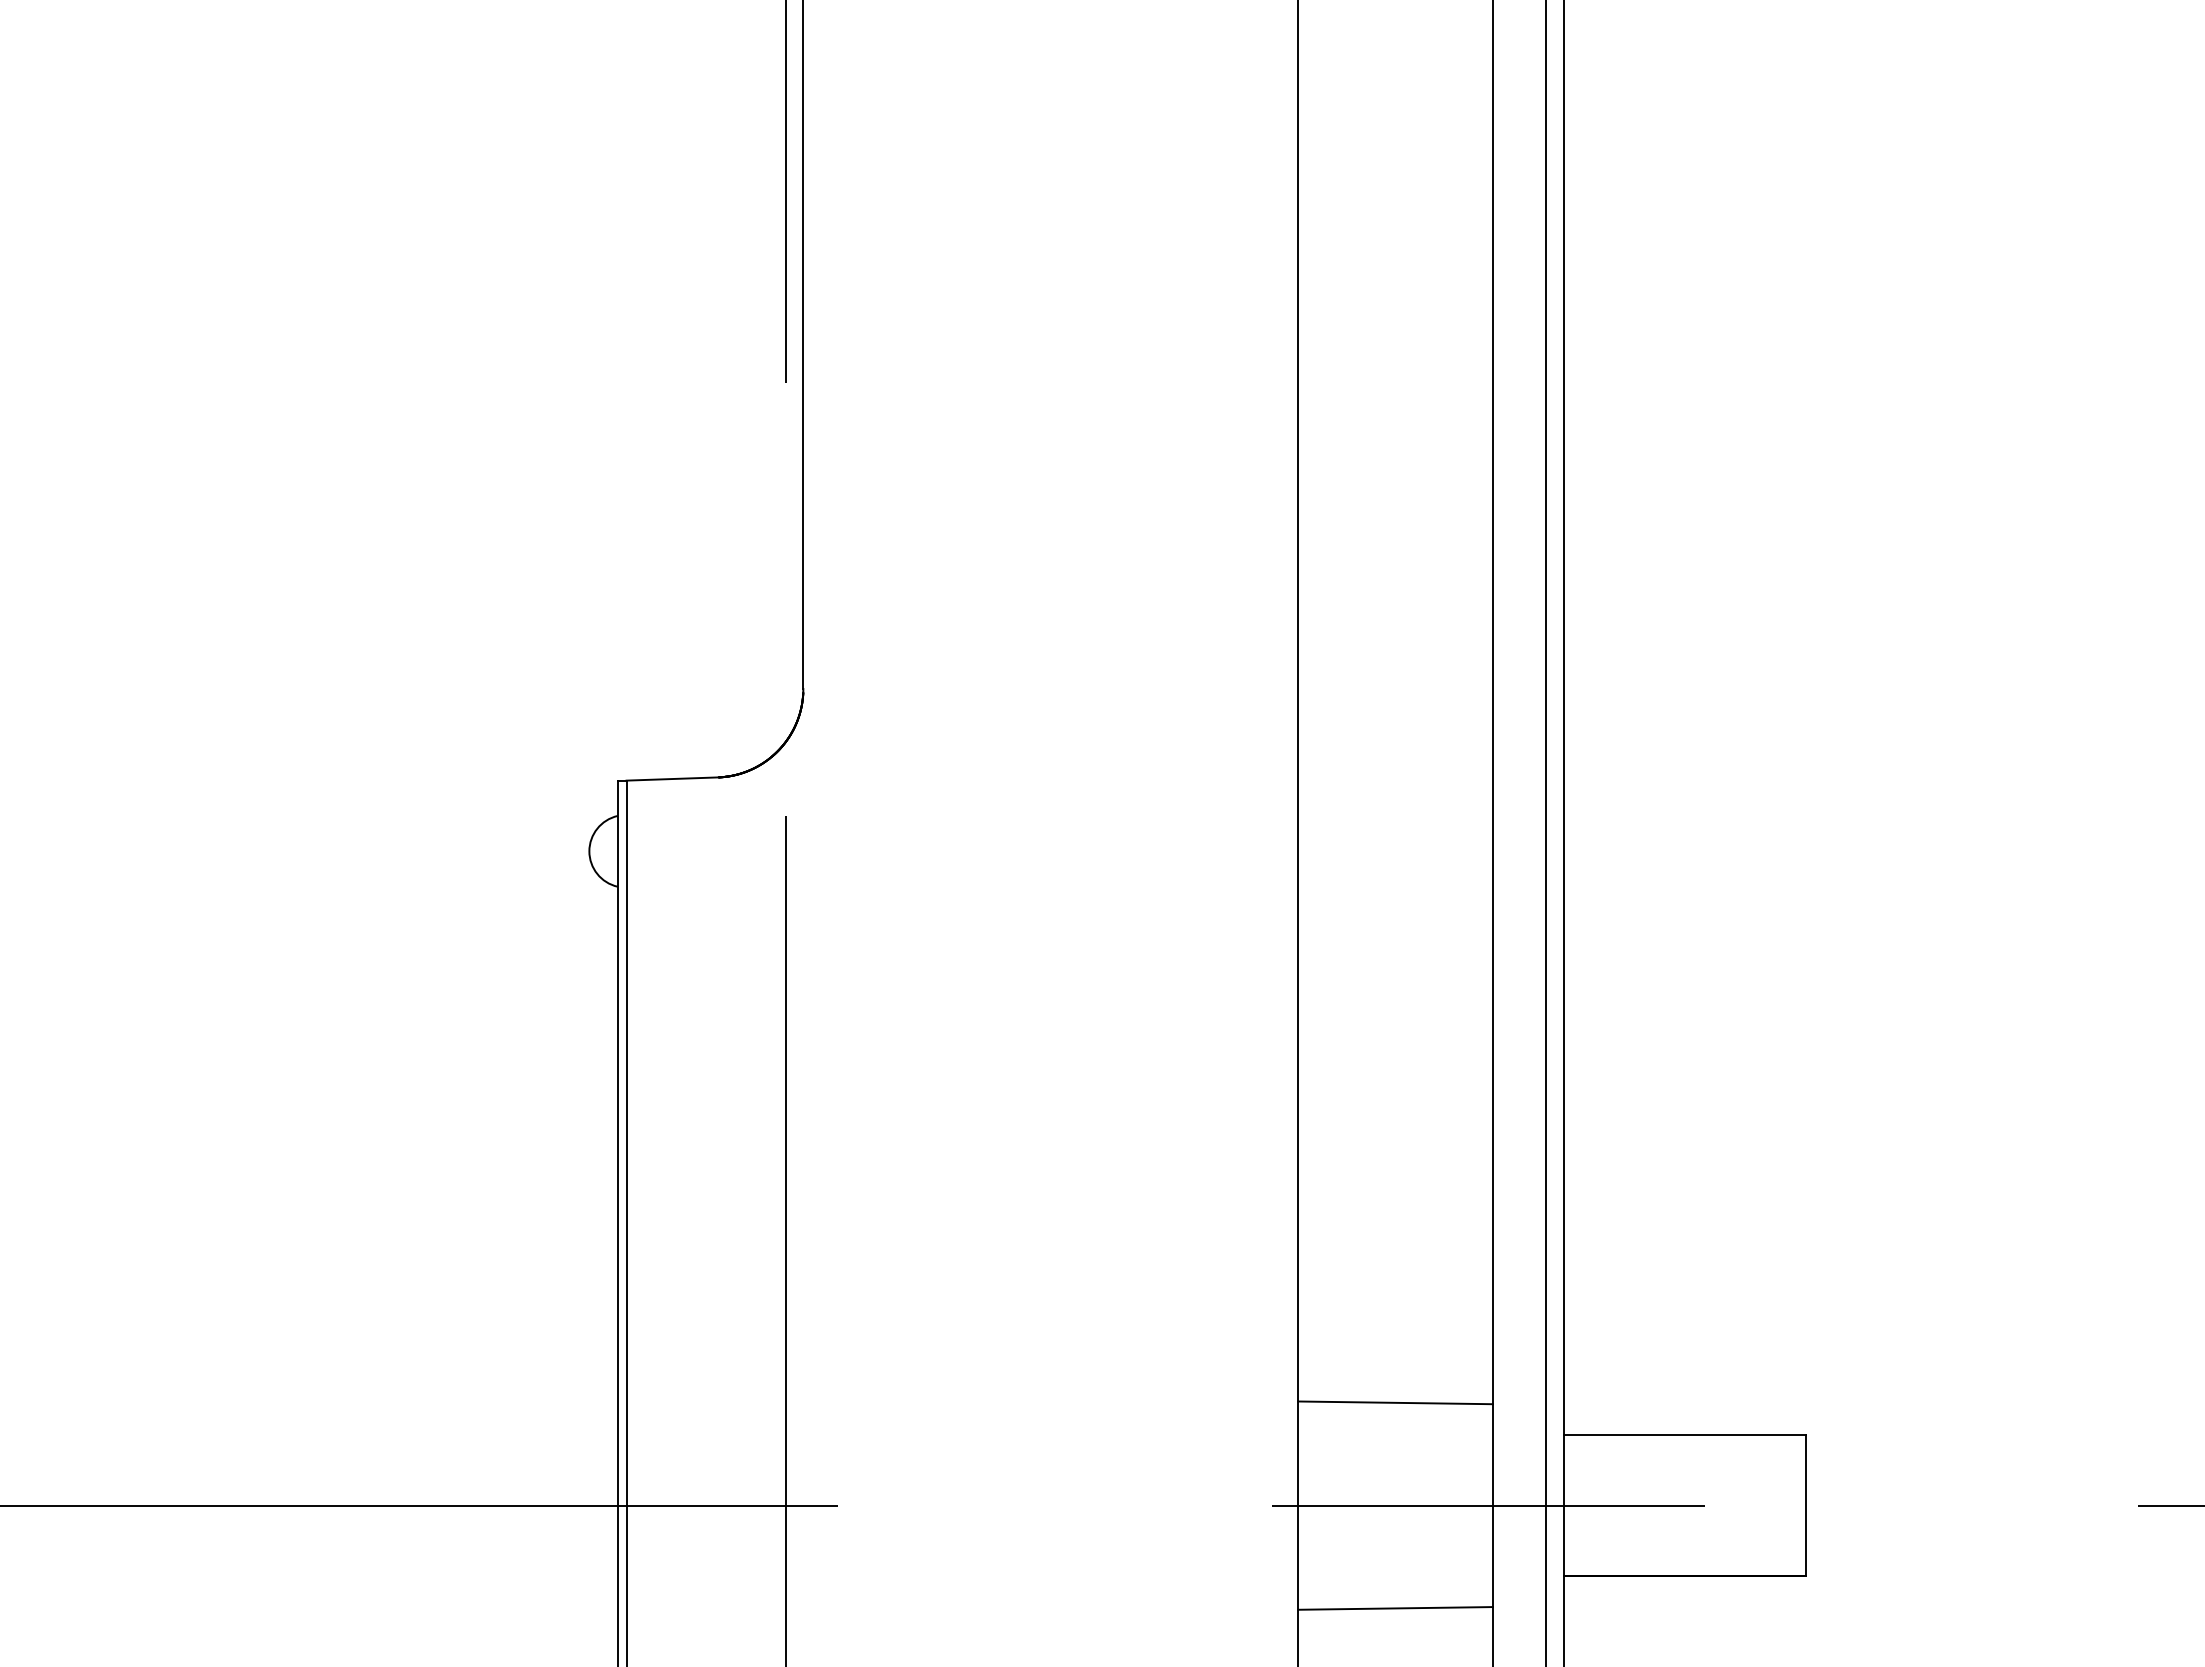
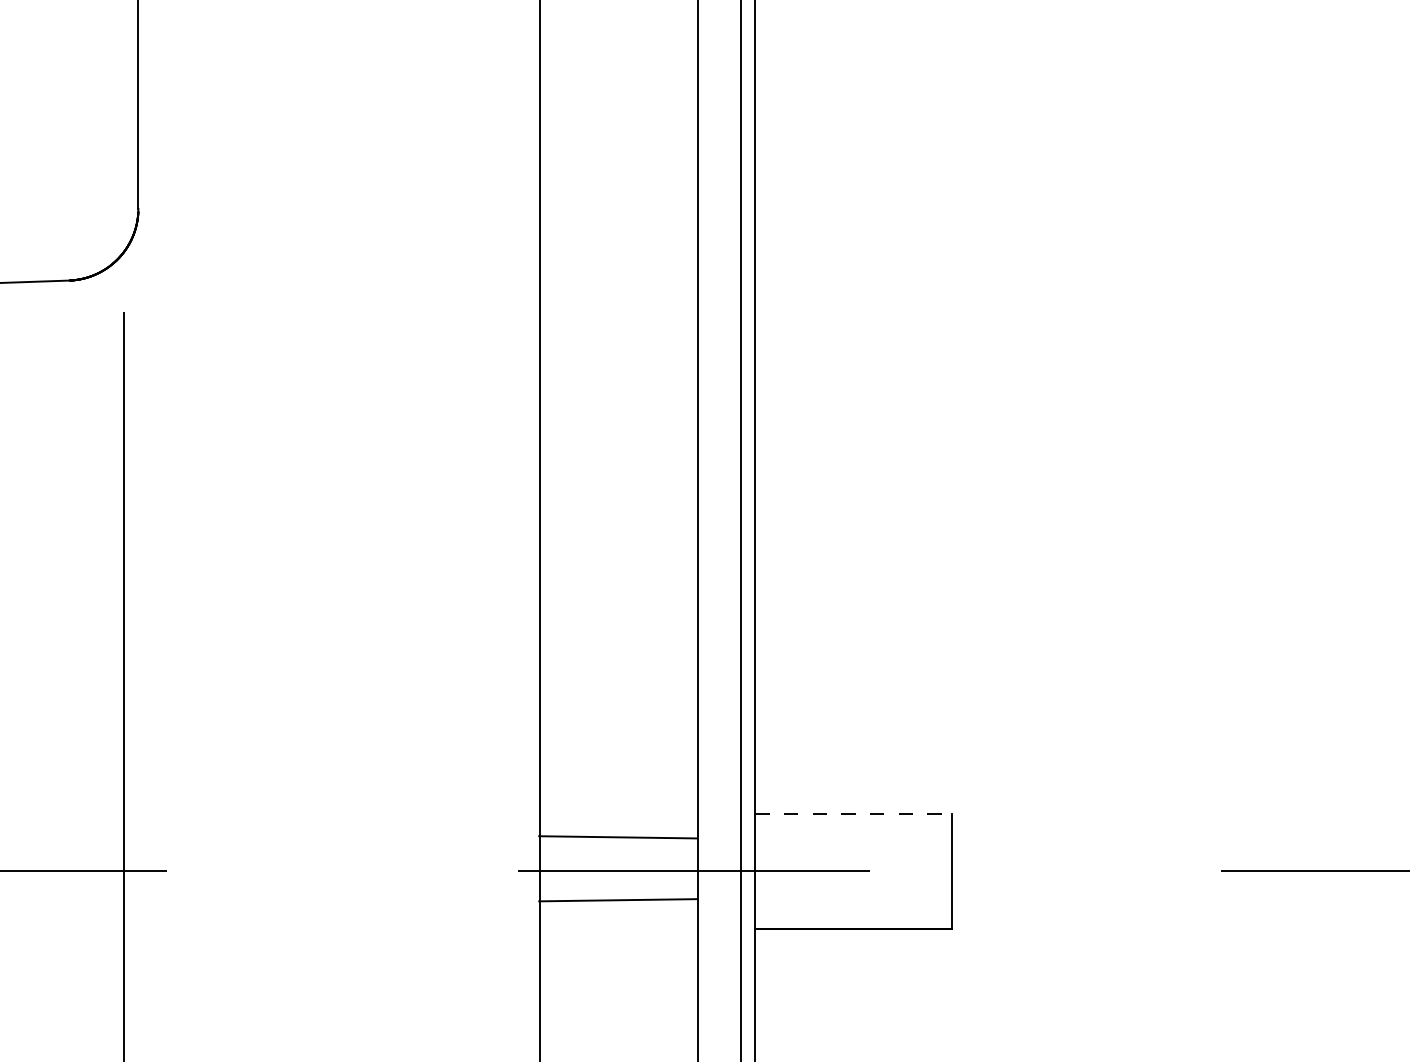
line: (1395, 1402) -> (617, 837), moved
line: (1685, 1434) -> (853, 813), solid -> dashed
line: (1395, 1608) -> (617, 900), moved

